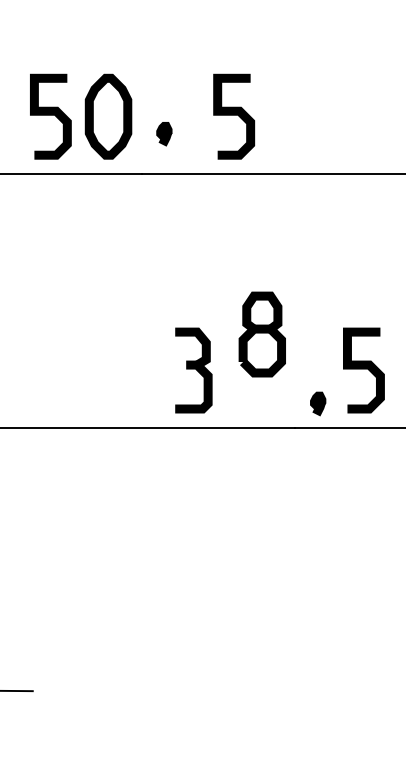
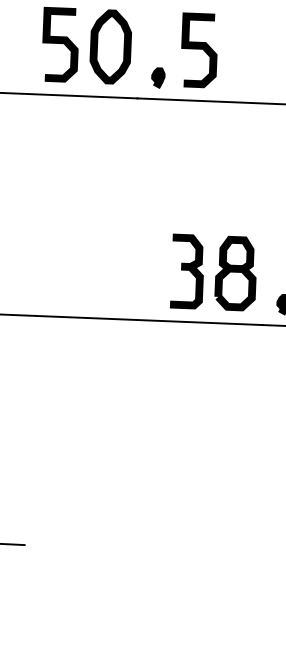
curve: (234, 115) -> (199, 49), moved
part: (164, 134) -> (158, 78), moved
part: (261, 334) -> (235, 273), moved
part: (193, 370) -> (187, 271), moved

